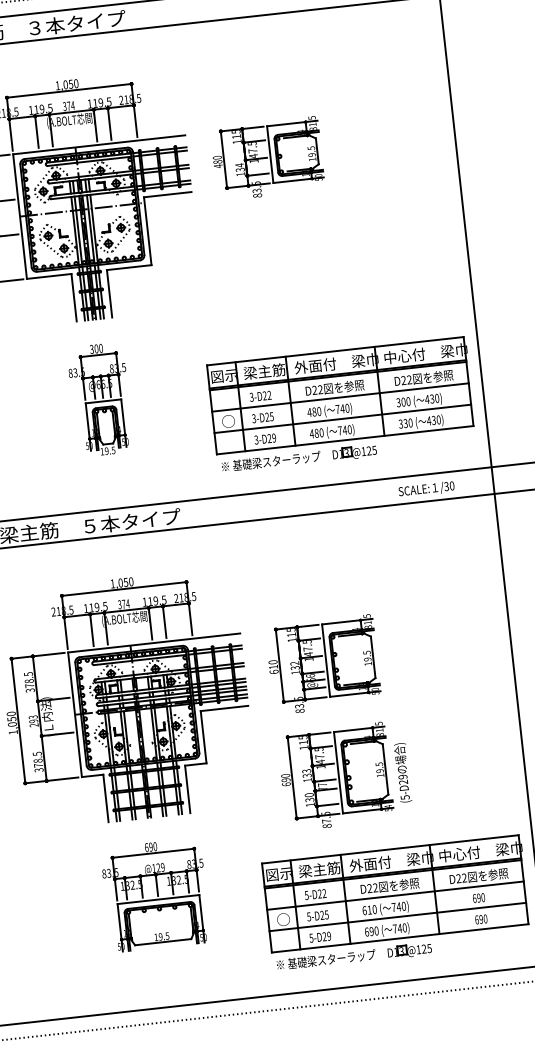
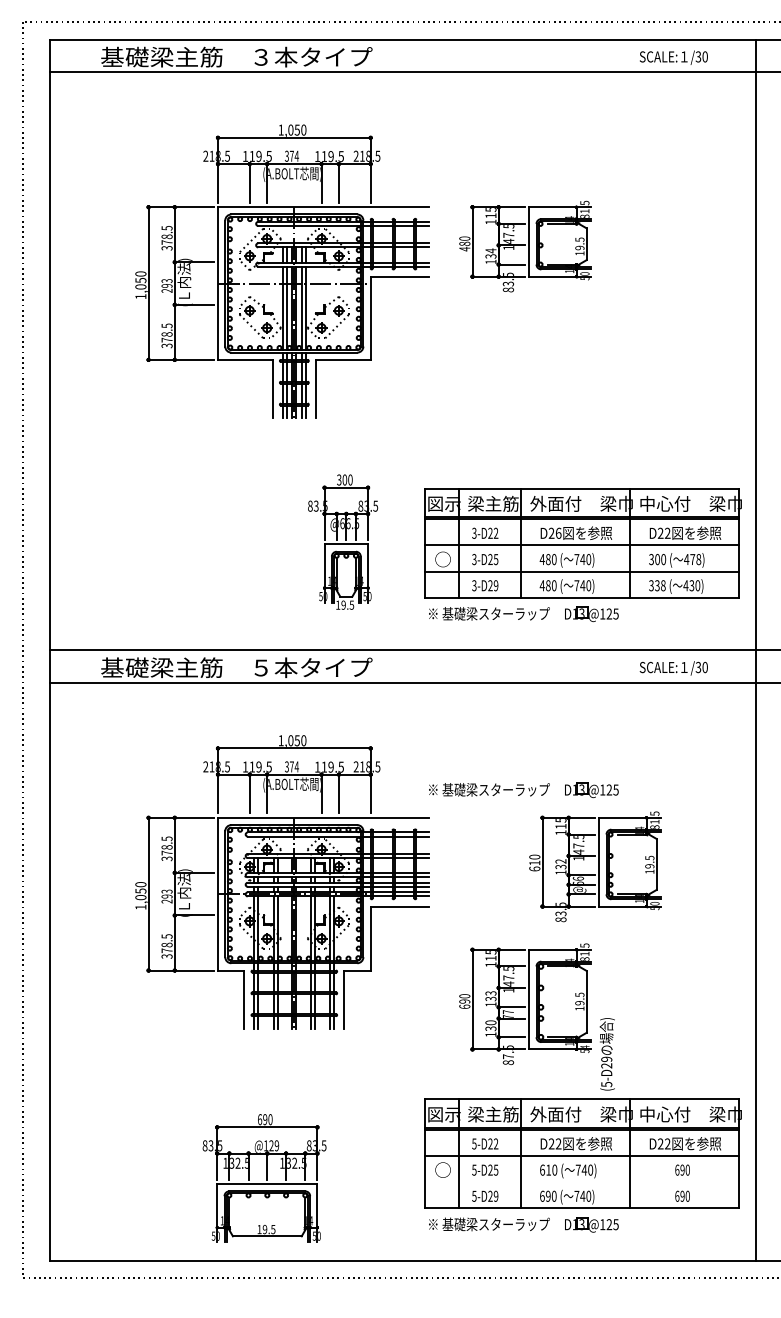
text: (320, 389) -> (558, 532), D22 -> D26
text: (434, 398) -> (695, 559), 430) -> 478)
part: (100, 399) -> (343, 541), moved
text: (410, 422) -> (663, 585), 330 -> 338
part: (314, 602) -> (523, 790), added
part: (323, 664) -> (595, 866), moved
text: (402, 773) -> (606, 1054), moved
part: (155, 895) -> (264, 1178), moved
line: (397, 917) -> (581, 1182), removed

